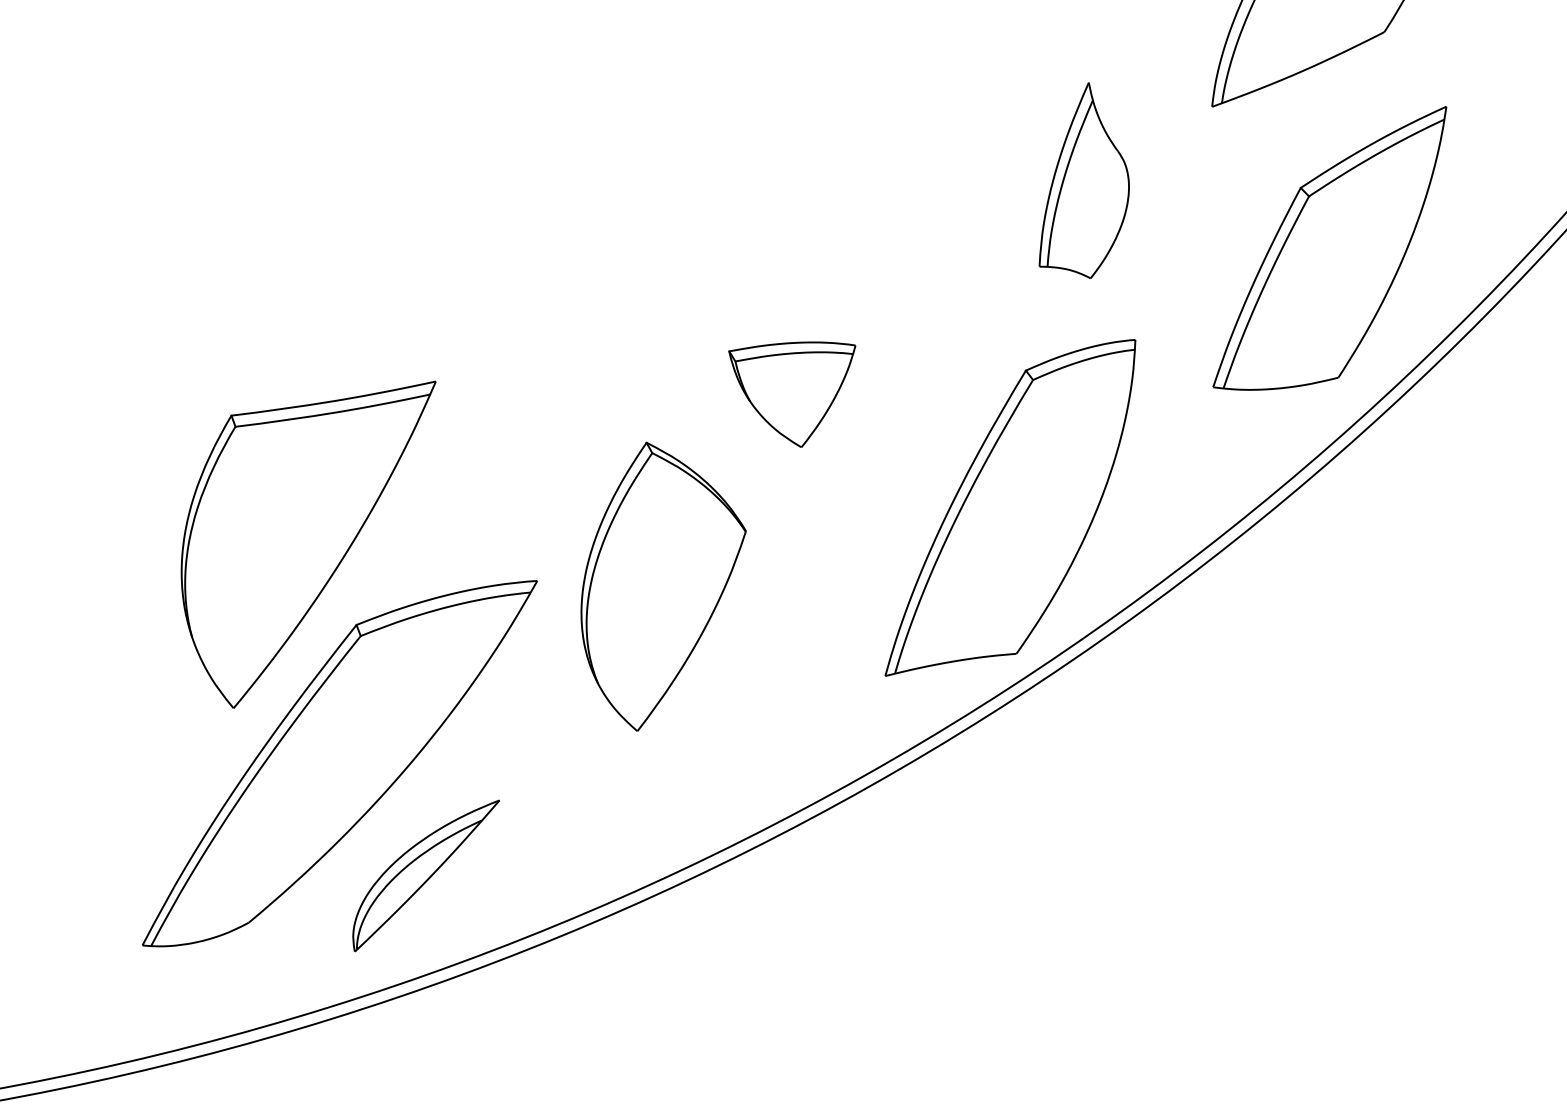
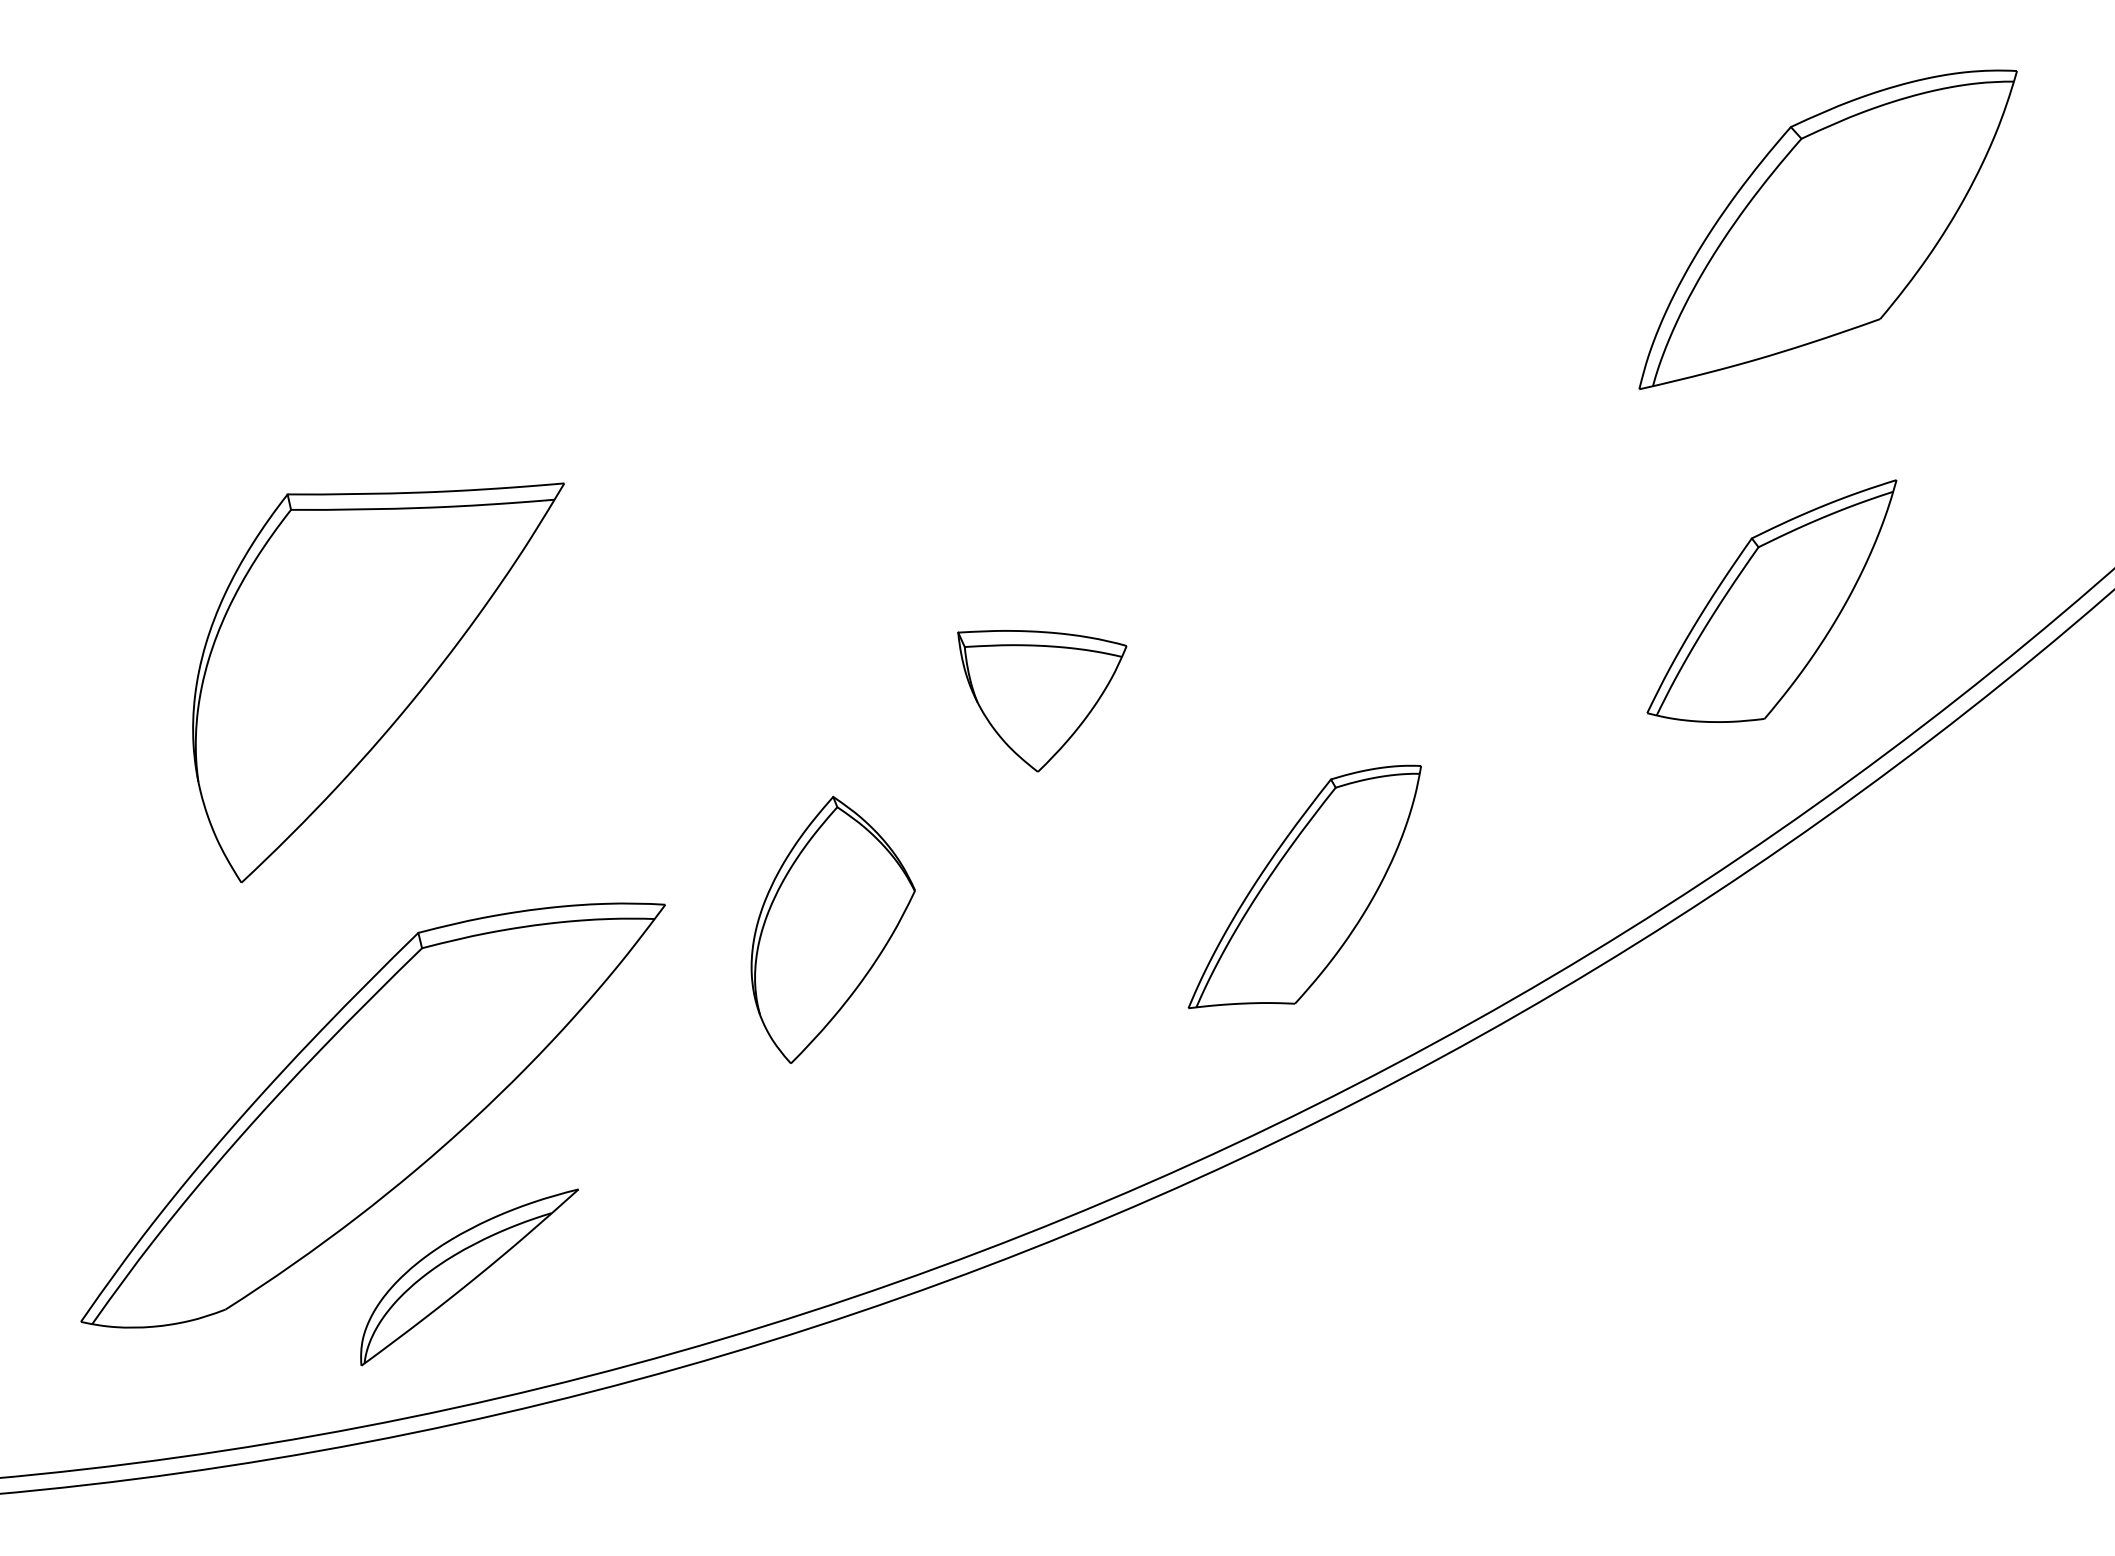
part: (1079, 181) -> (1450, 466), removed
part: (1330, 251) -> (1771, 600), size x0.7
part: (1010, 507) -> (1304, 886), size x0.6
part: (316, 546) -> (378, 682), moved
part: (663, 583) -> (832, 929), size x0.7

